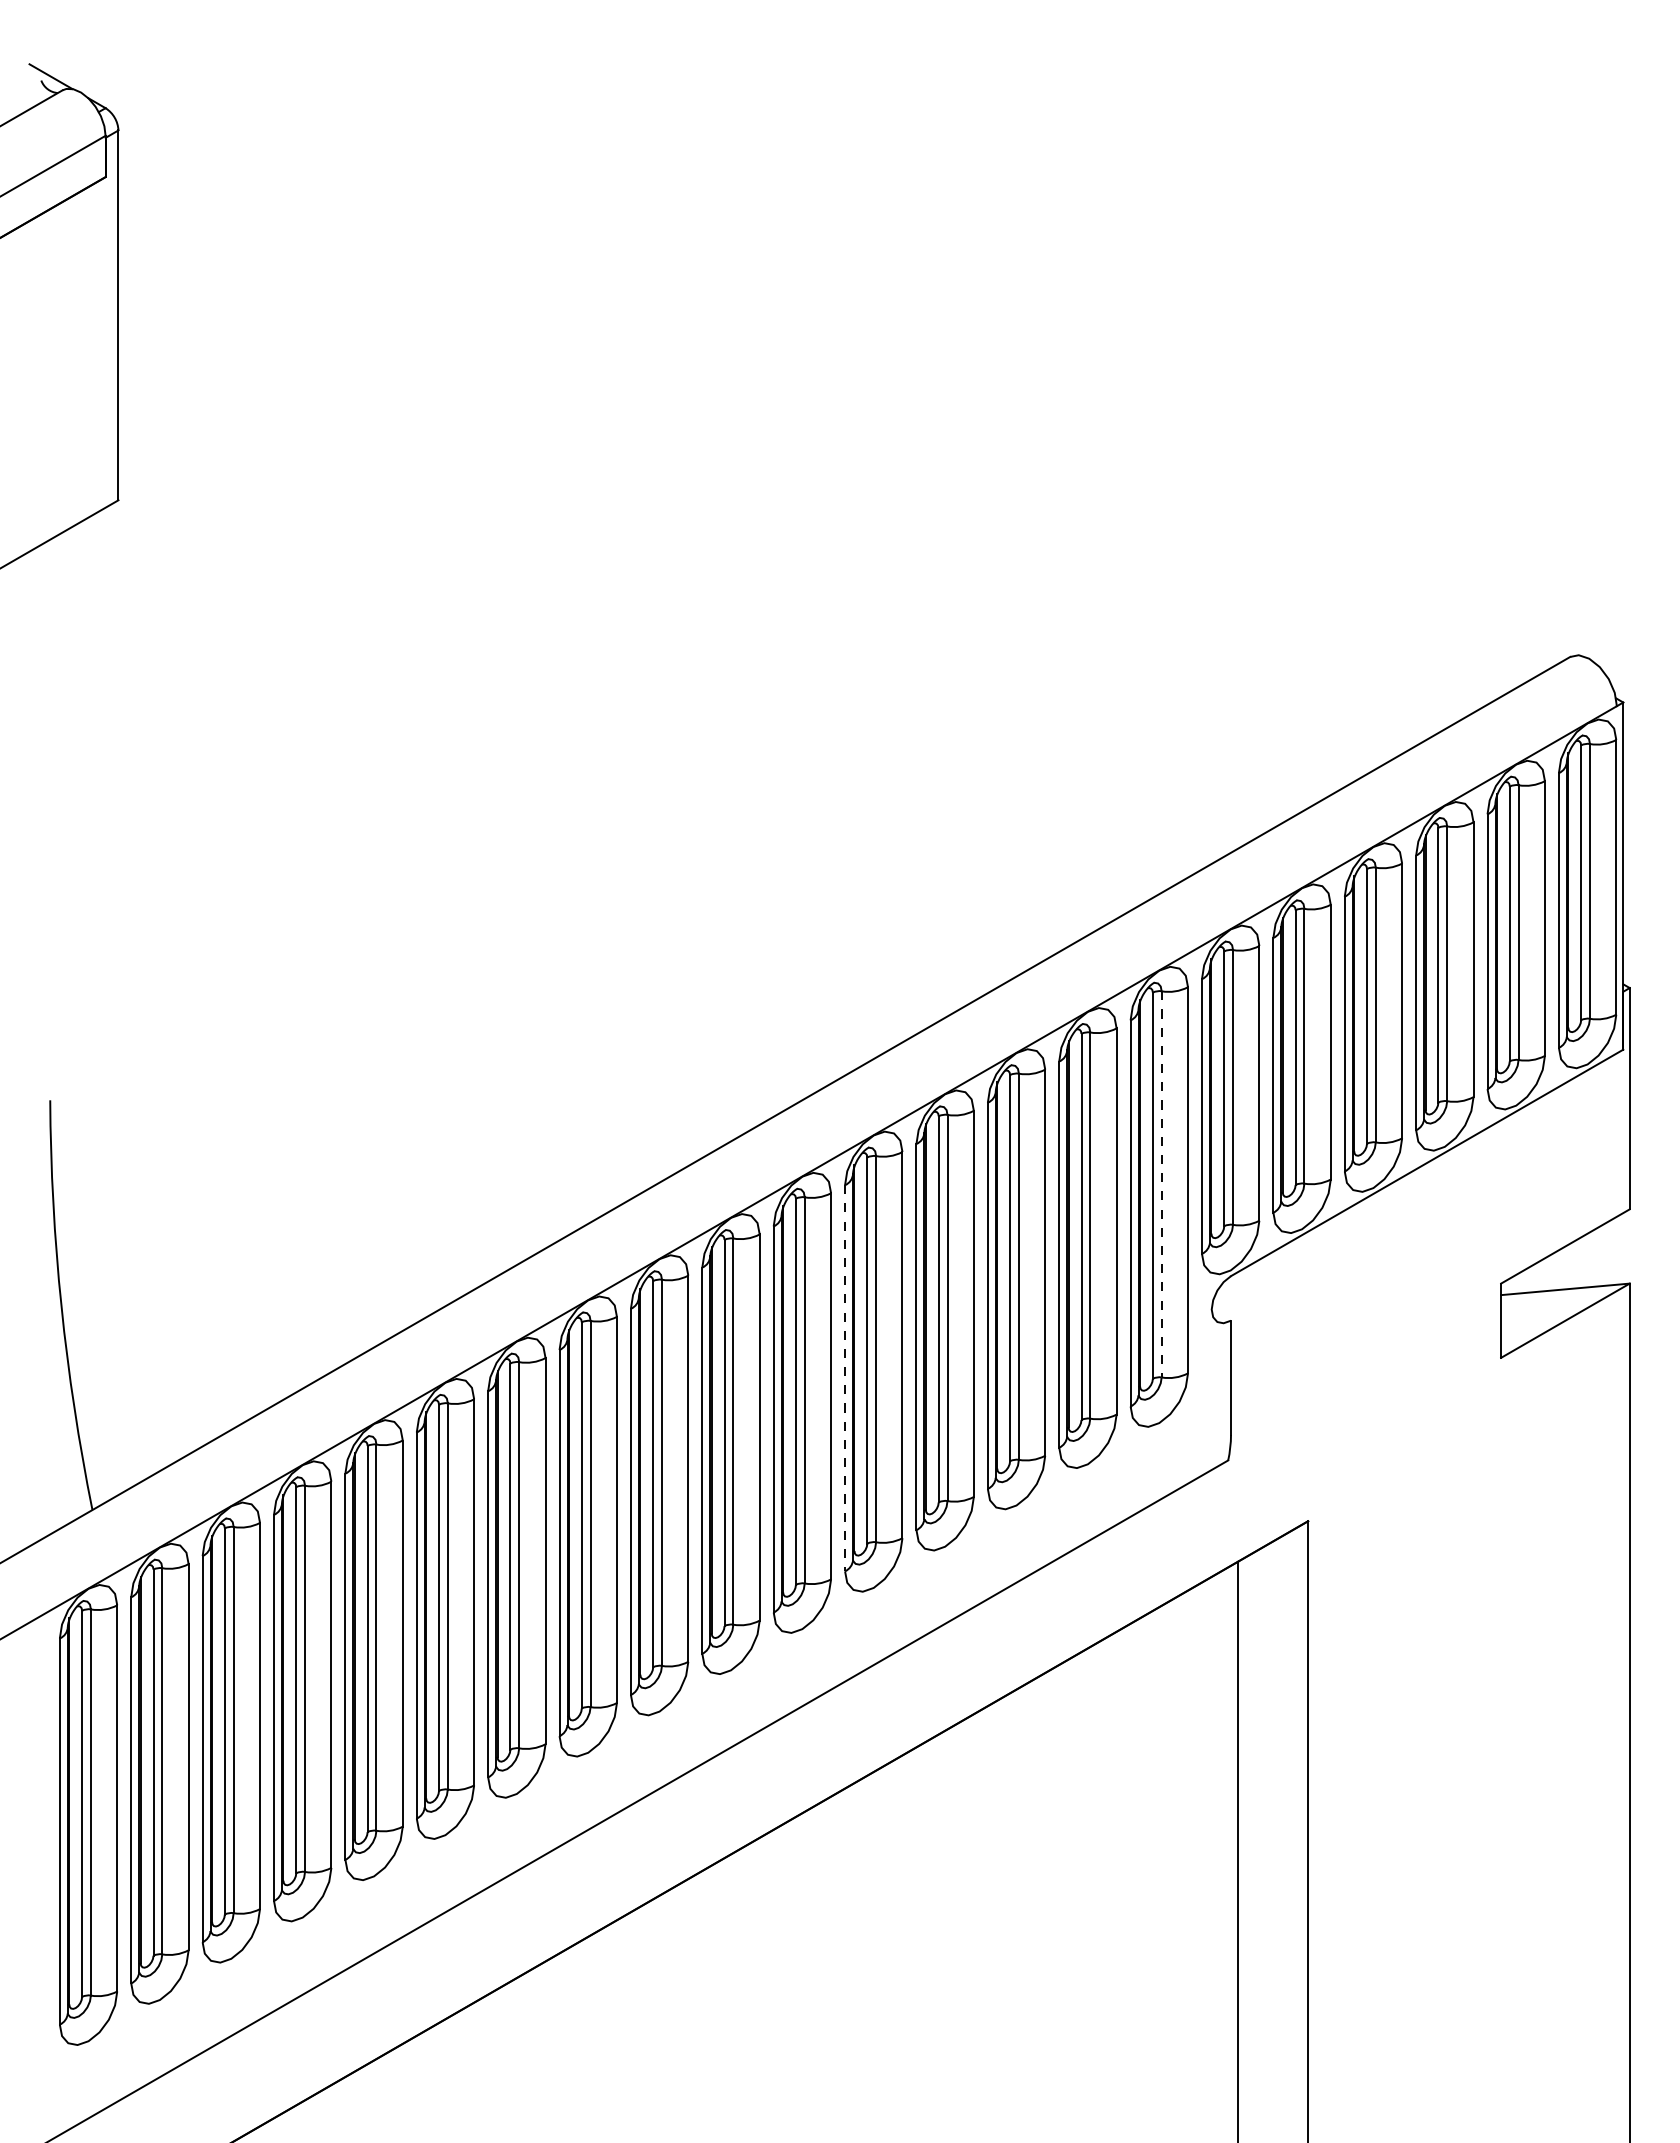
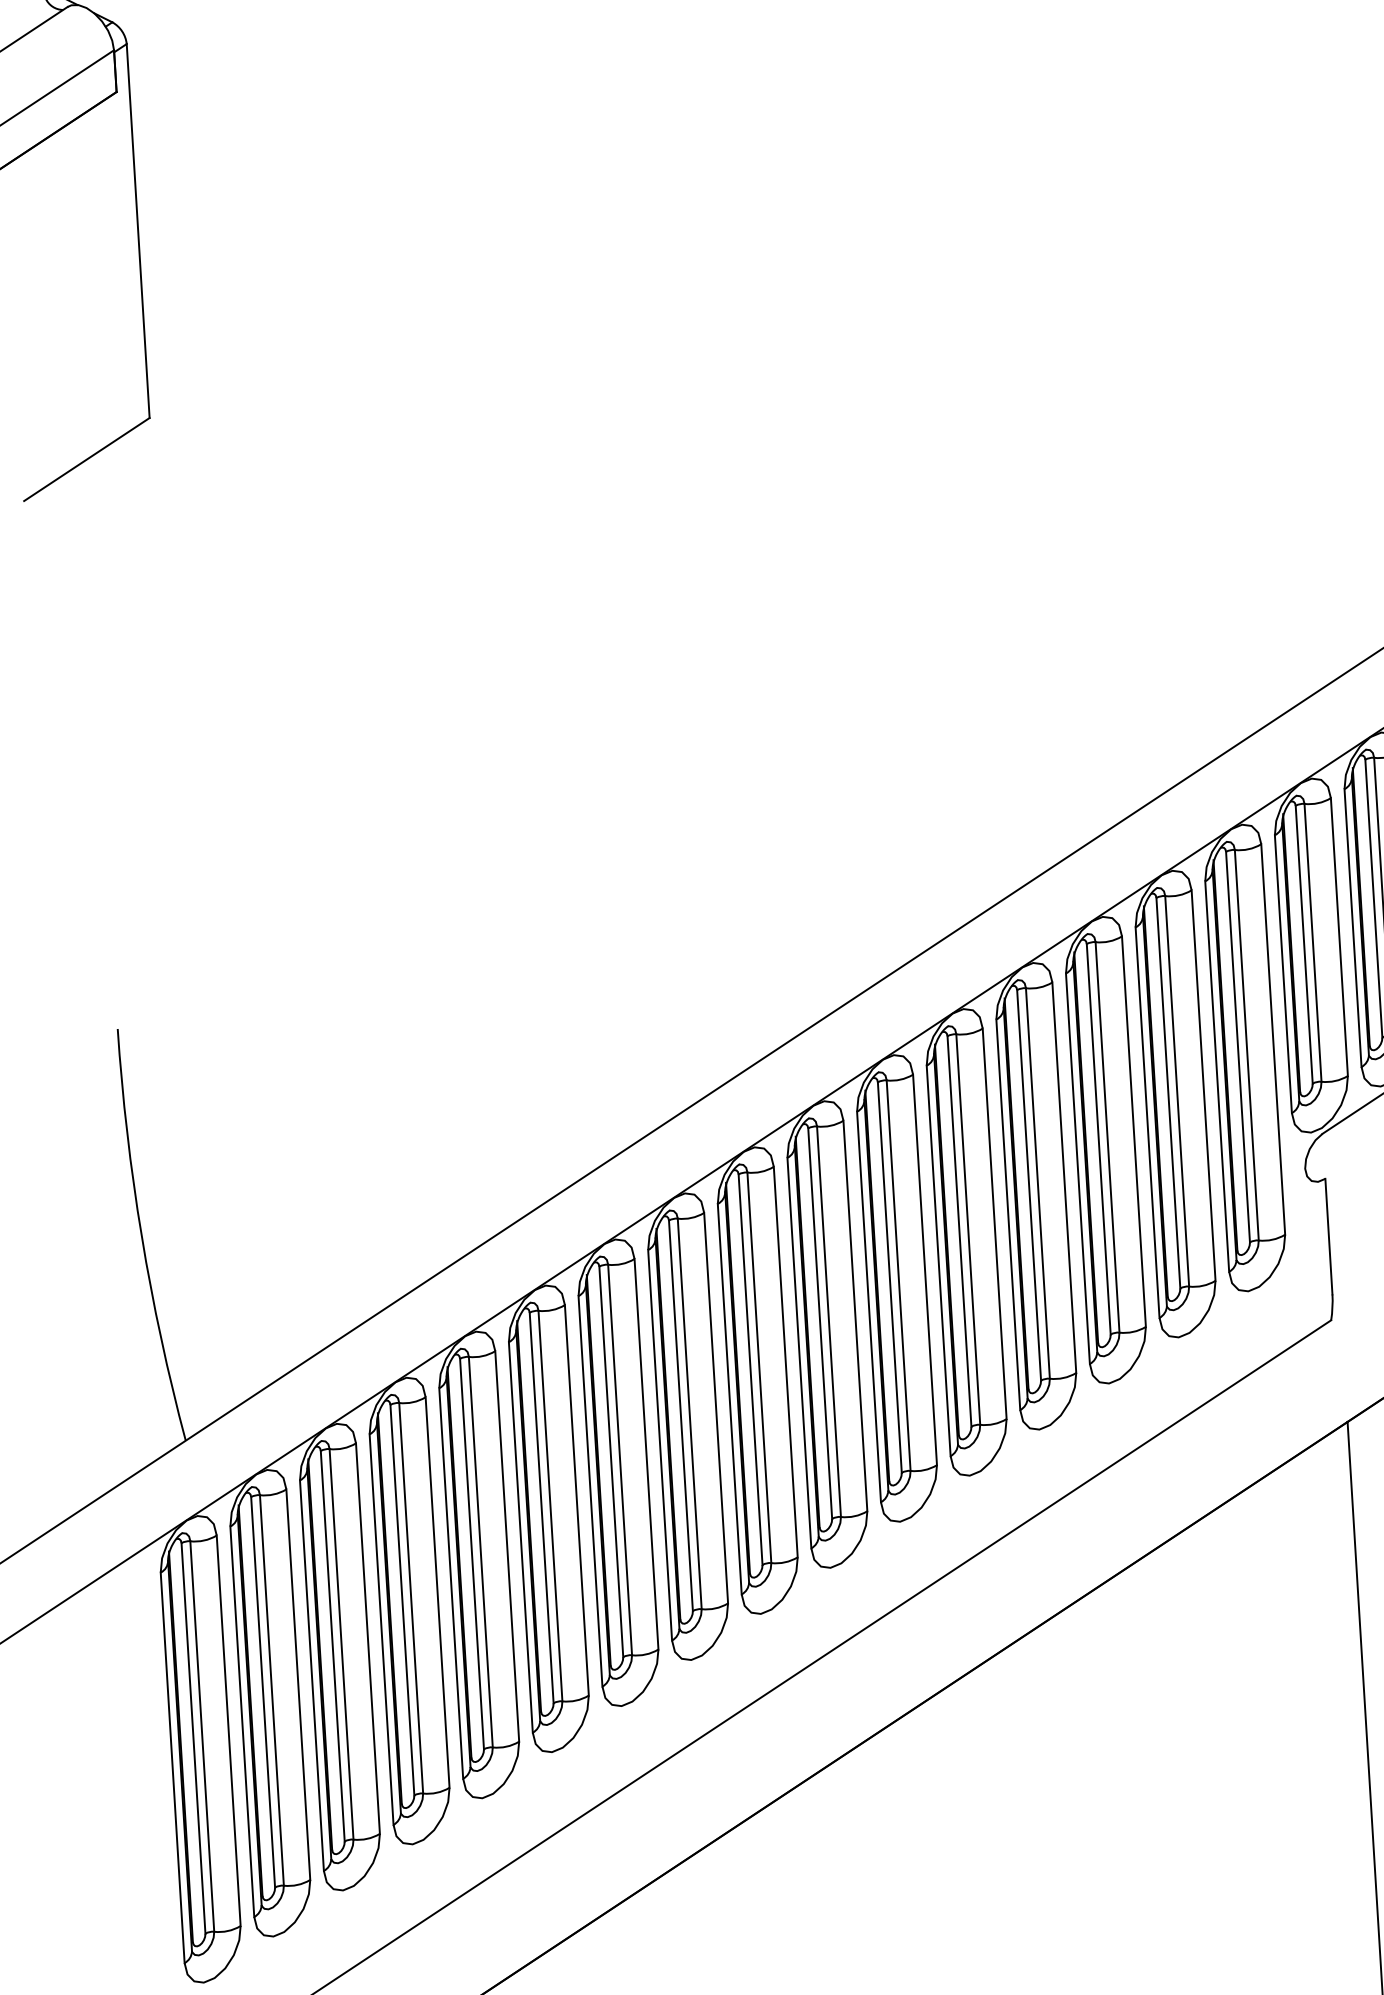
line: (1161, 1184) -> (1246, 1045), dashed -> solid
line: (845, 1378) -> (939, 1261), dashed -> solid

